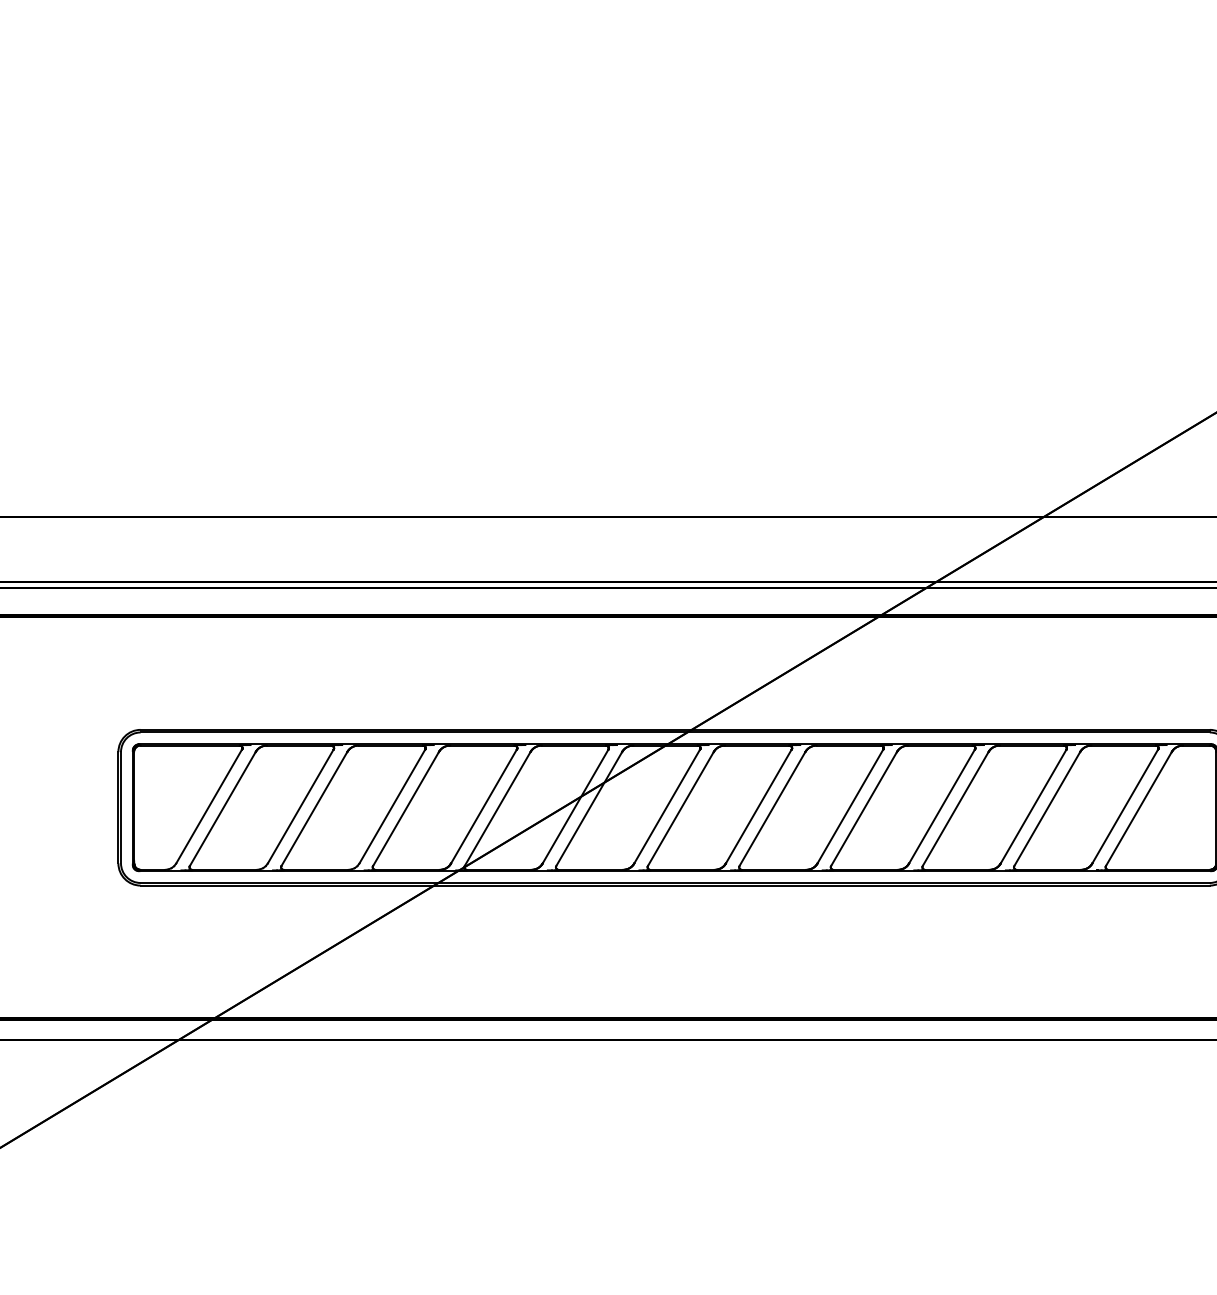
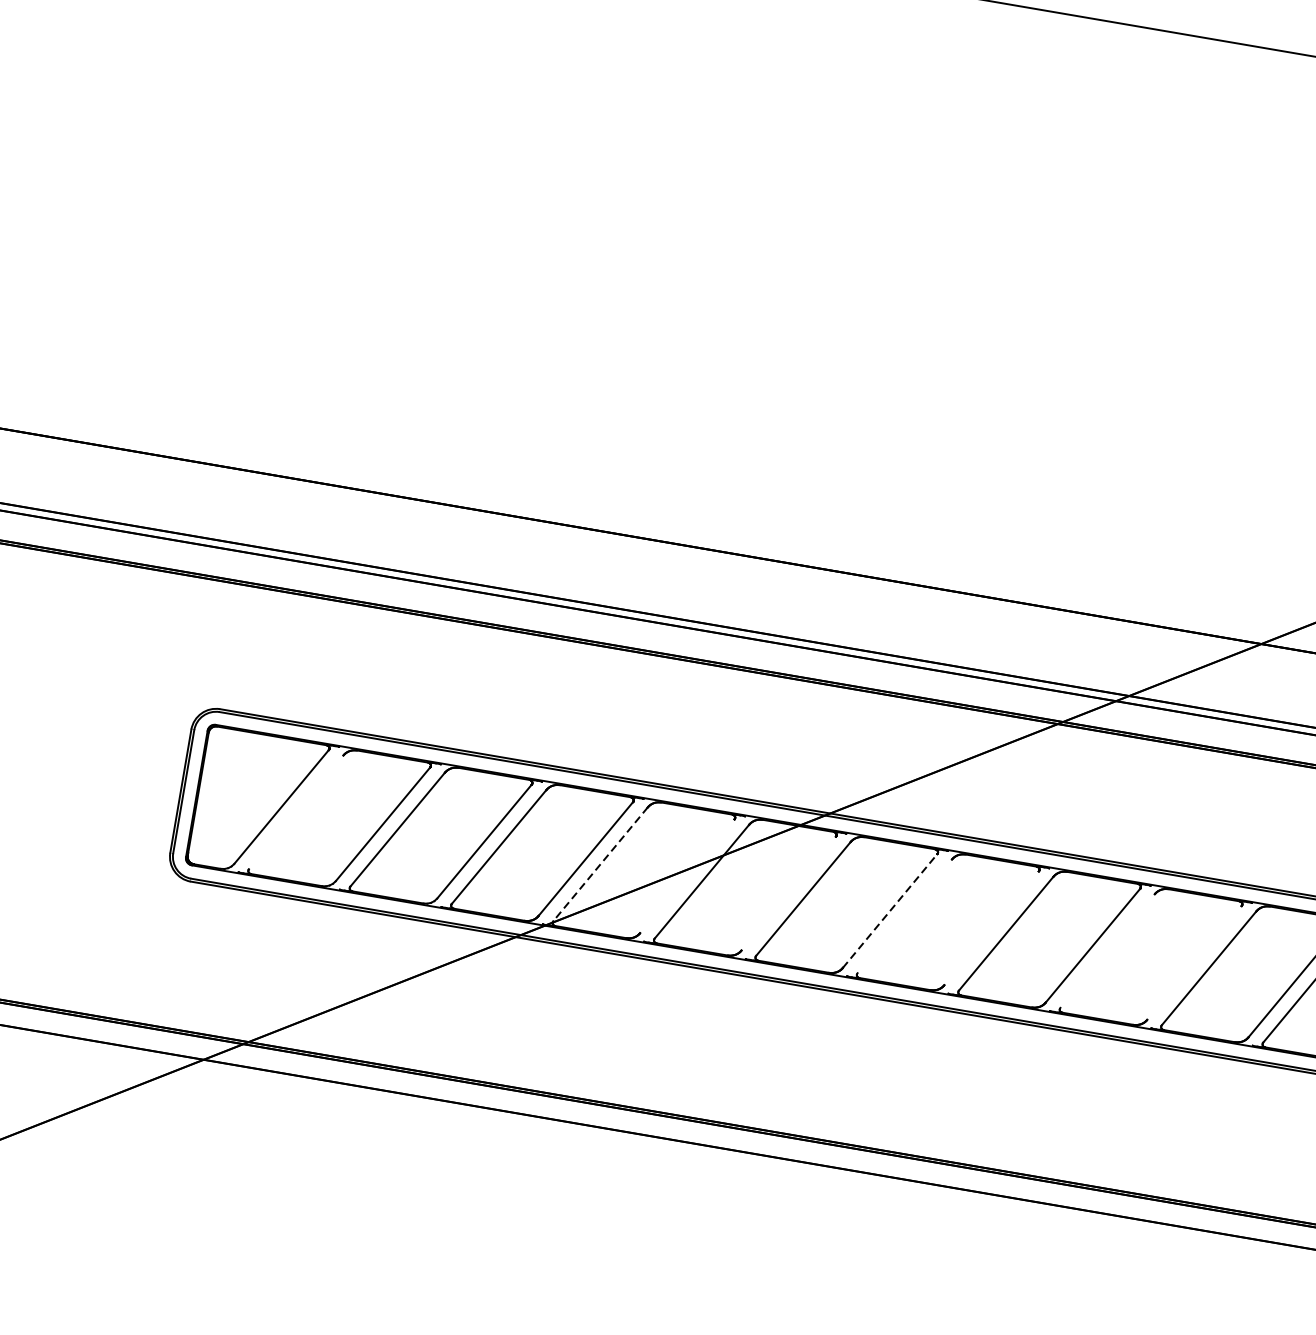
line: (759, 805) -> (891, 910), solid -> dashed
line: (575, 806) -> (687, 876), removed
line: (667, 806) -> (789, 893), removed
line: (850, 806) -> (991, 928), removed
line: (1033, 806) -> (1194, 963), removed
line: (222, 808) -> (295, 811), removed
line: (772, 808) -> (904, 915), removed
line: (955, 808) -> (1107, 950), removed
line: (497, 809) -> (600, 864), solid -> dashed

